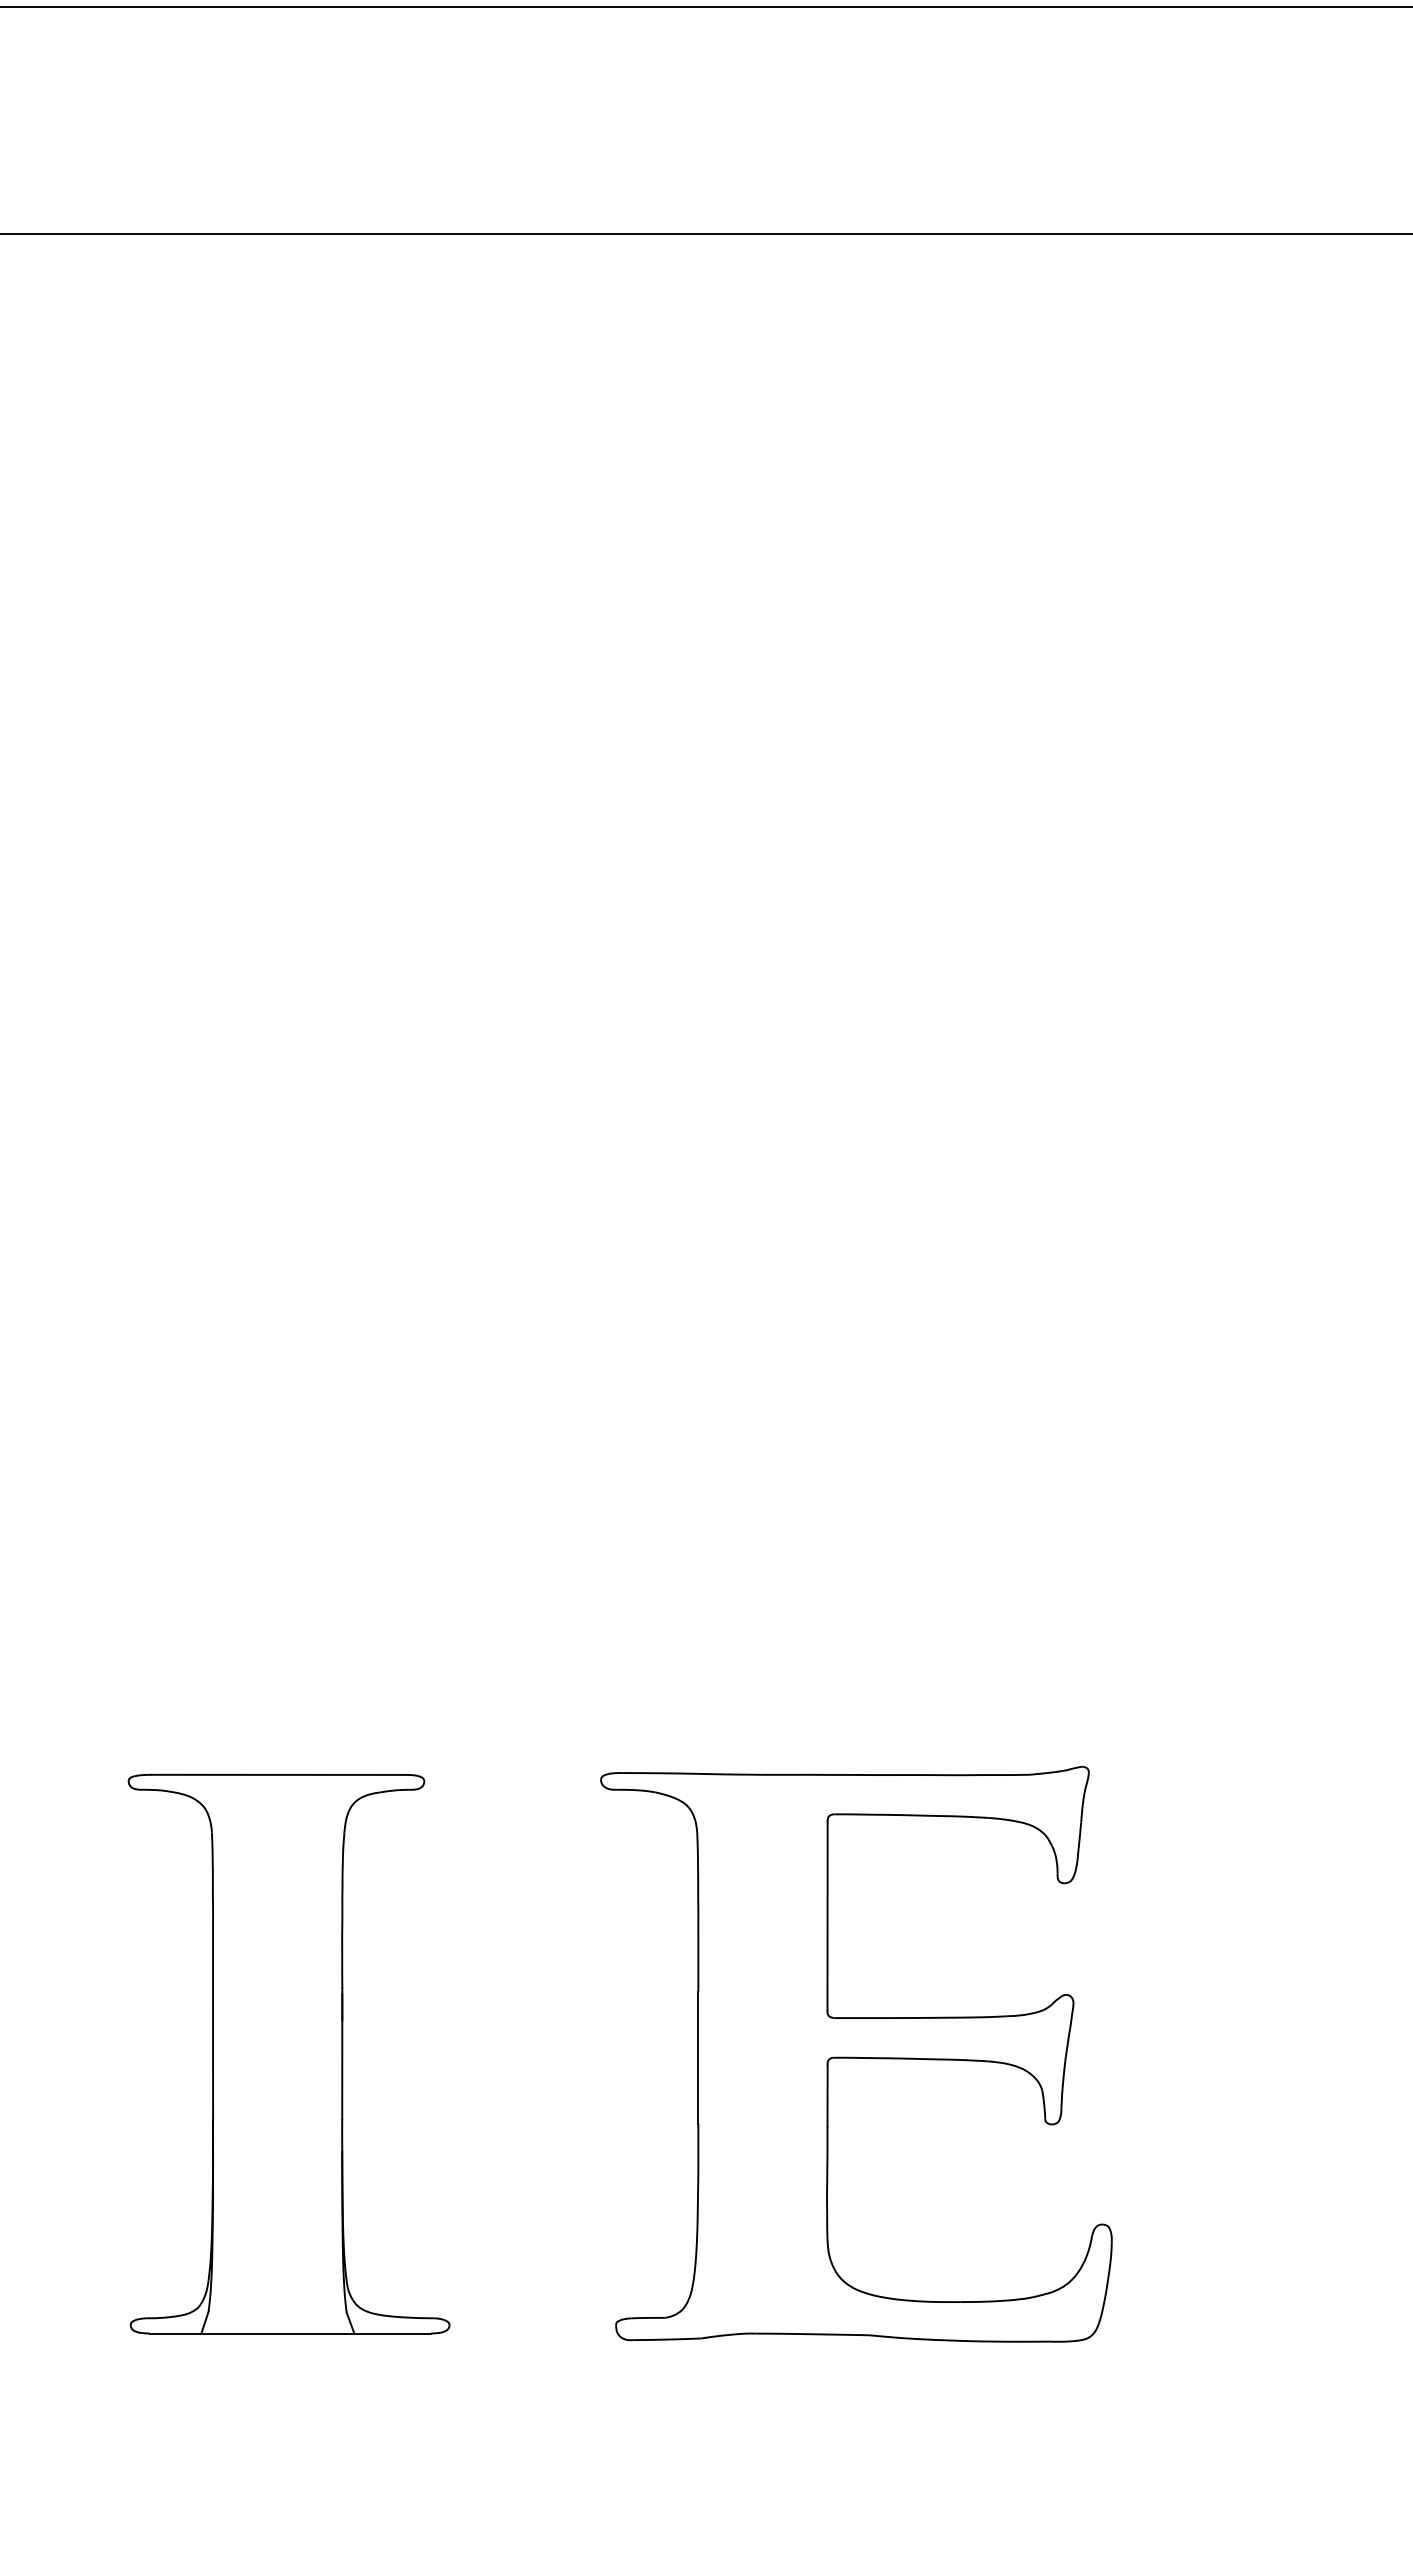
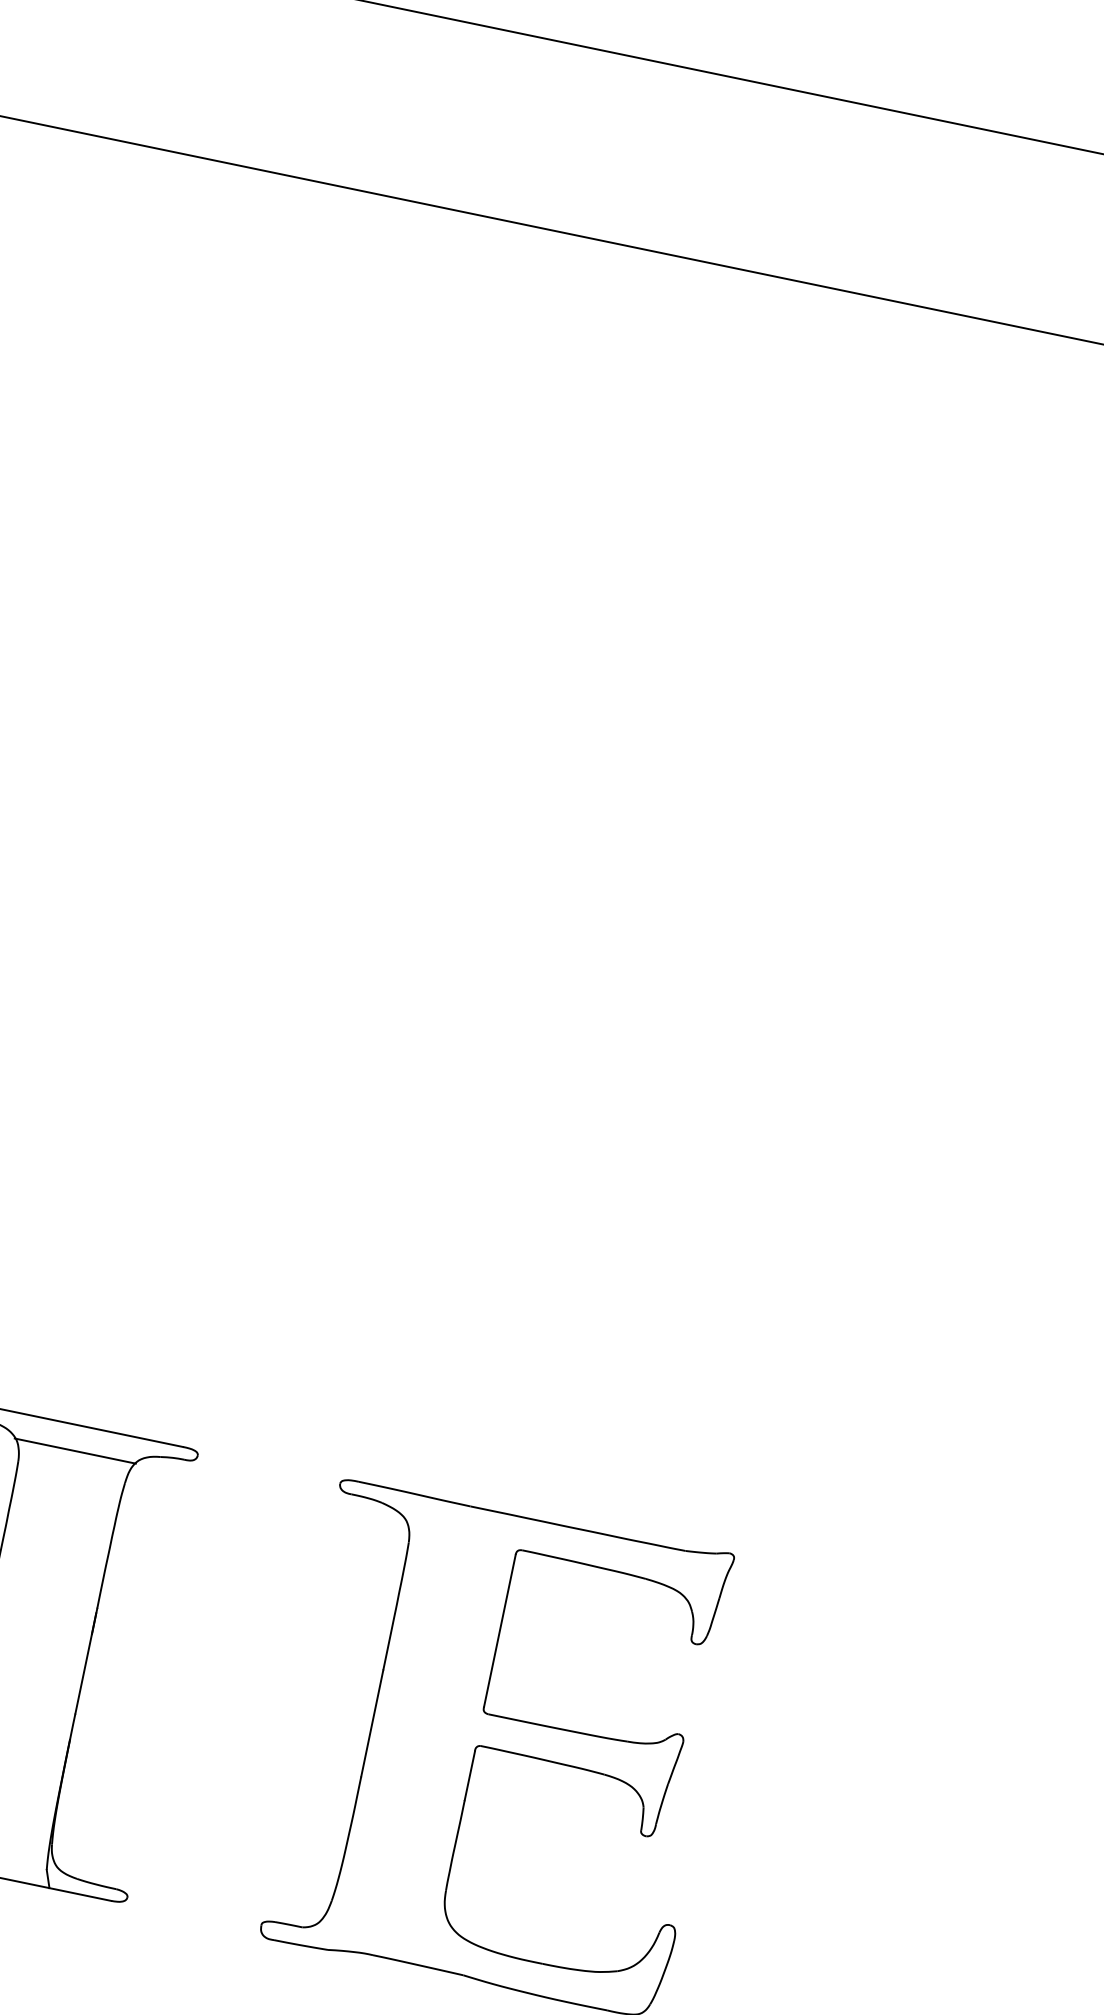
line: (277, 1806) -> (75, 1451), added

